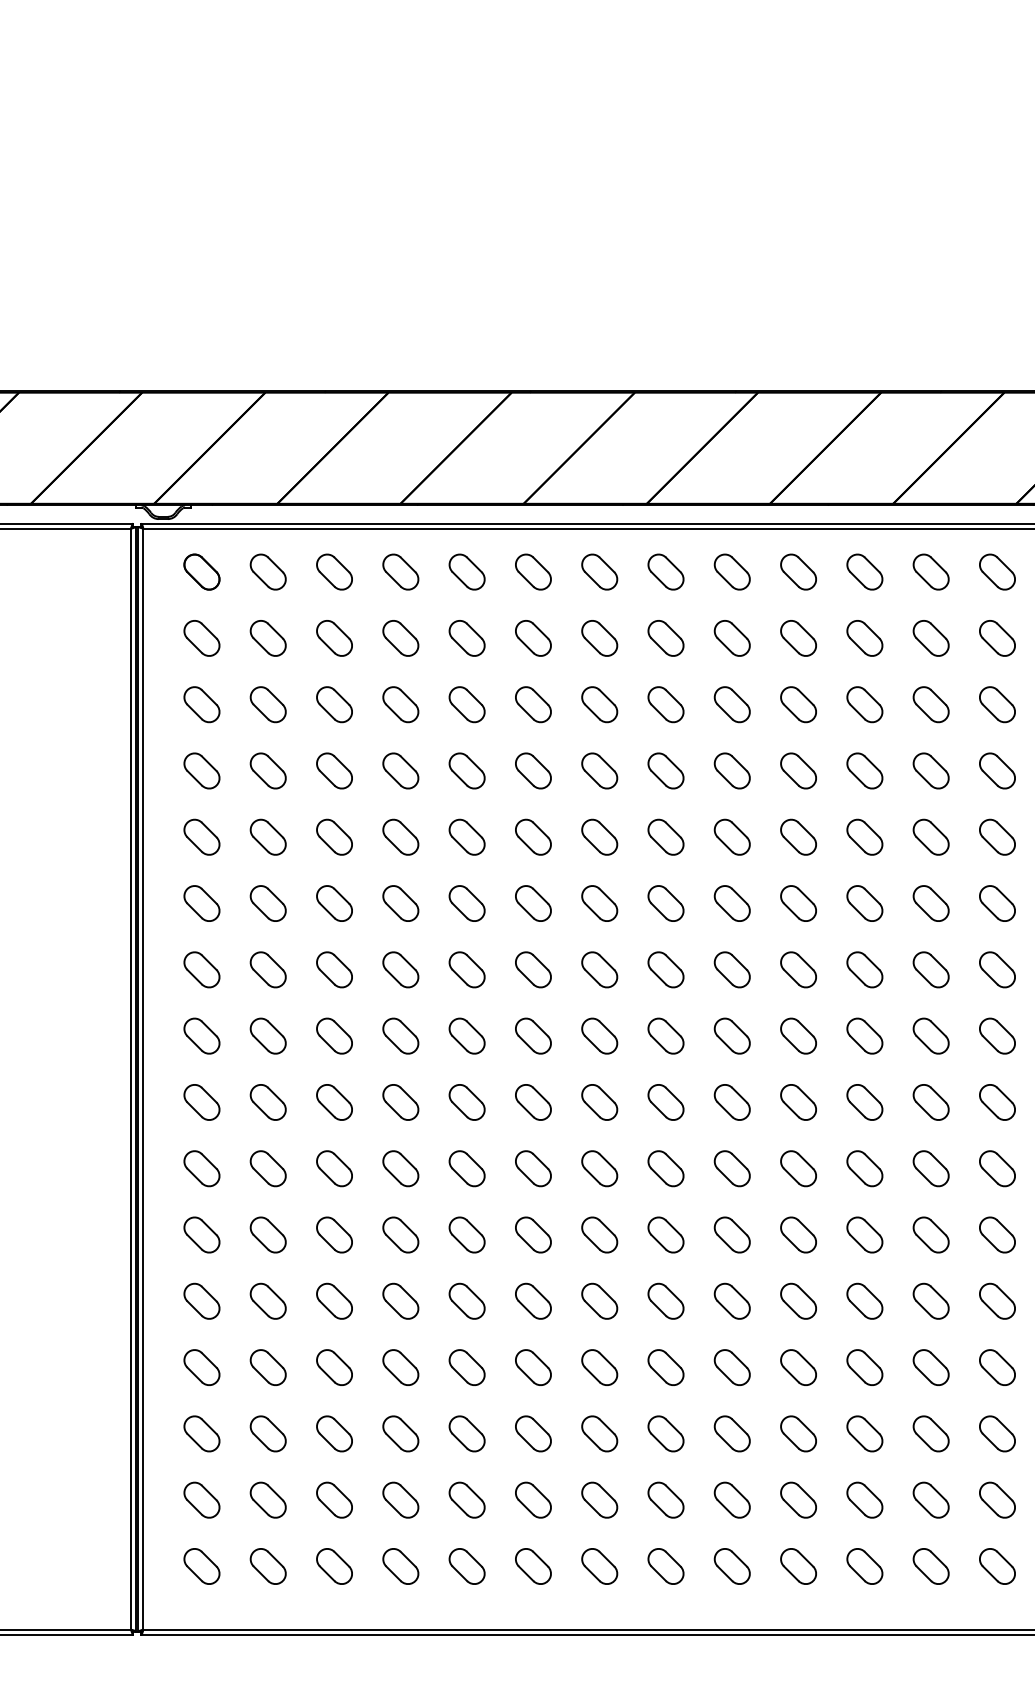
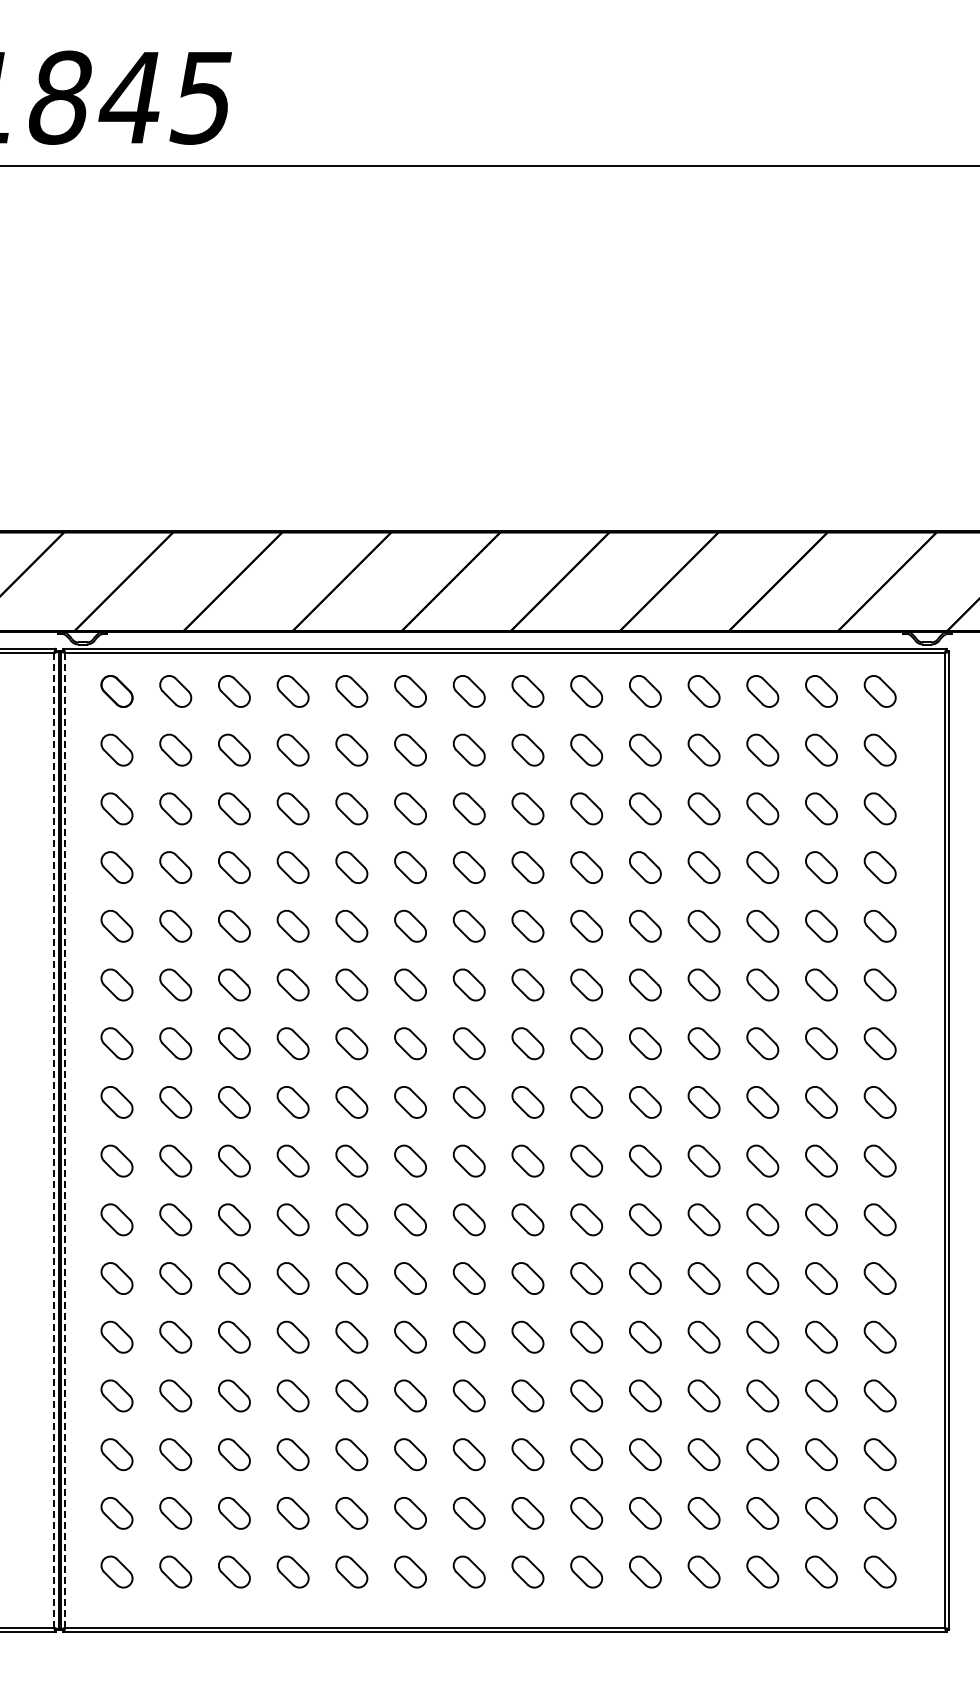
line: (143, 1079) -> (65, 1140), solid -> dashed
line: (131, 1080) -> (54, 1141), solid -> dashed

